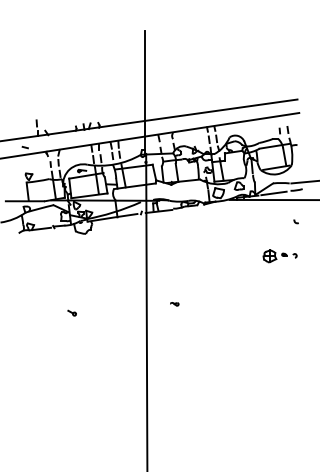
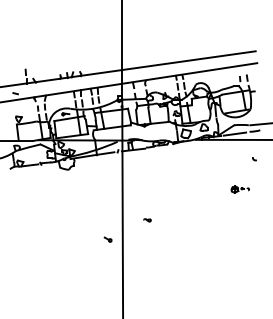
part: (279, 256) -> (239, 189), size x0.6
part: (174, 304) -> (147, 220), moved
part: (71, 312) -> (107, 239), moved

